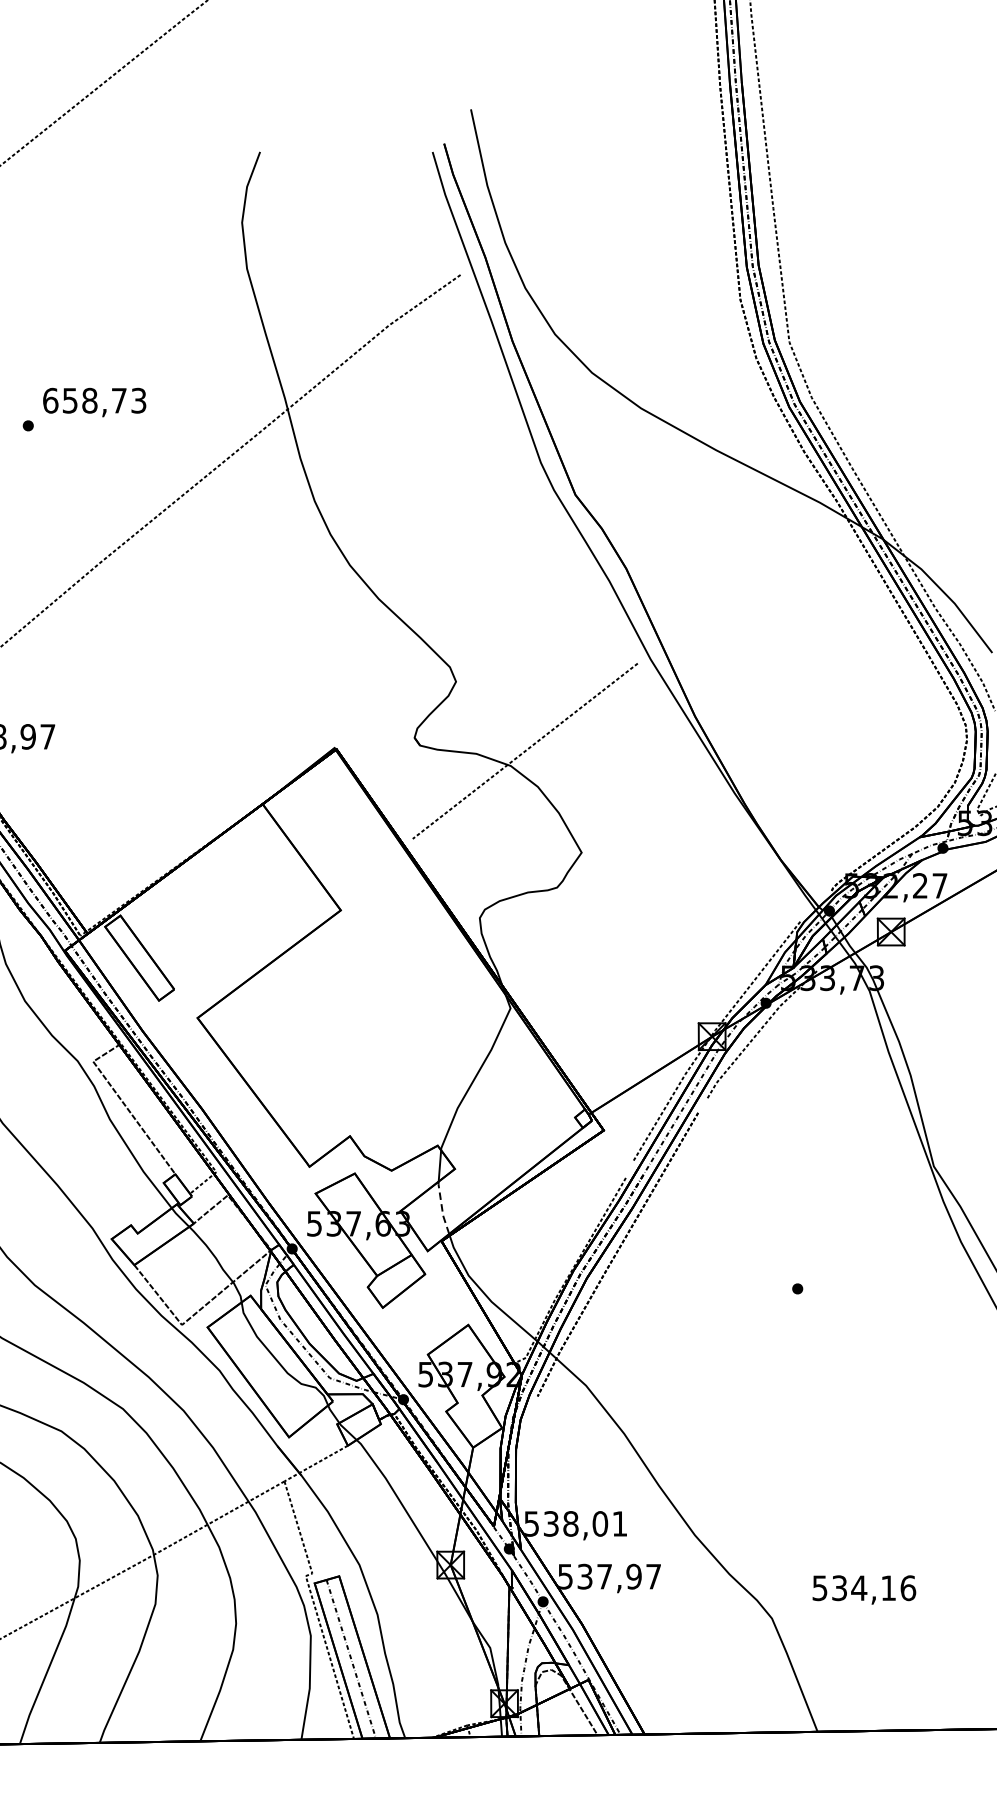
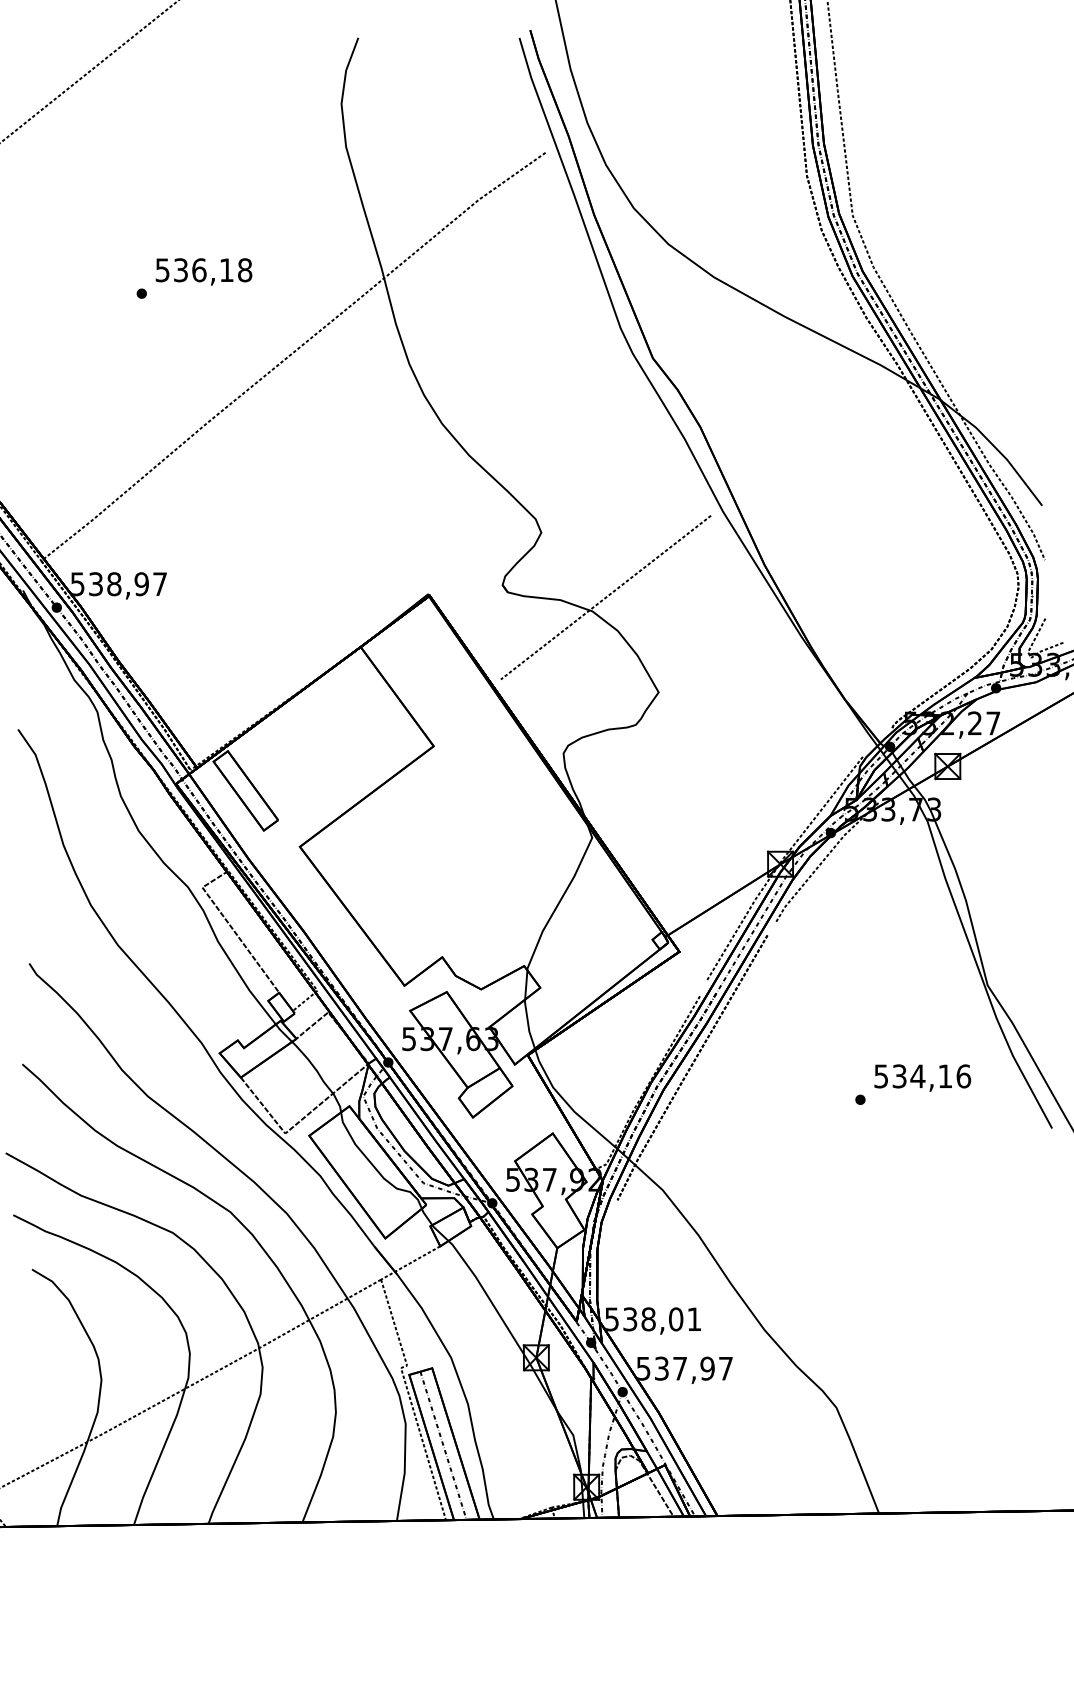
text: (94, 401) -> (203, 270), 658,73 -> 536,18
line: (442, 1207) -> (528, 1023), dashed -> solid
text: (864, 1589) -> (922, 1077), moved

